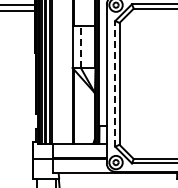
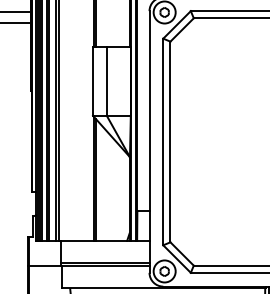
line: (80, 47) -> (106, 82), dashed -> solid
line: (115, 83) -> (163, 141), dashed -> solid

